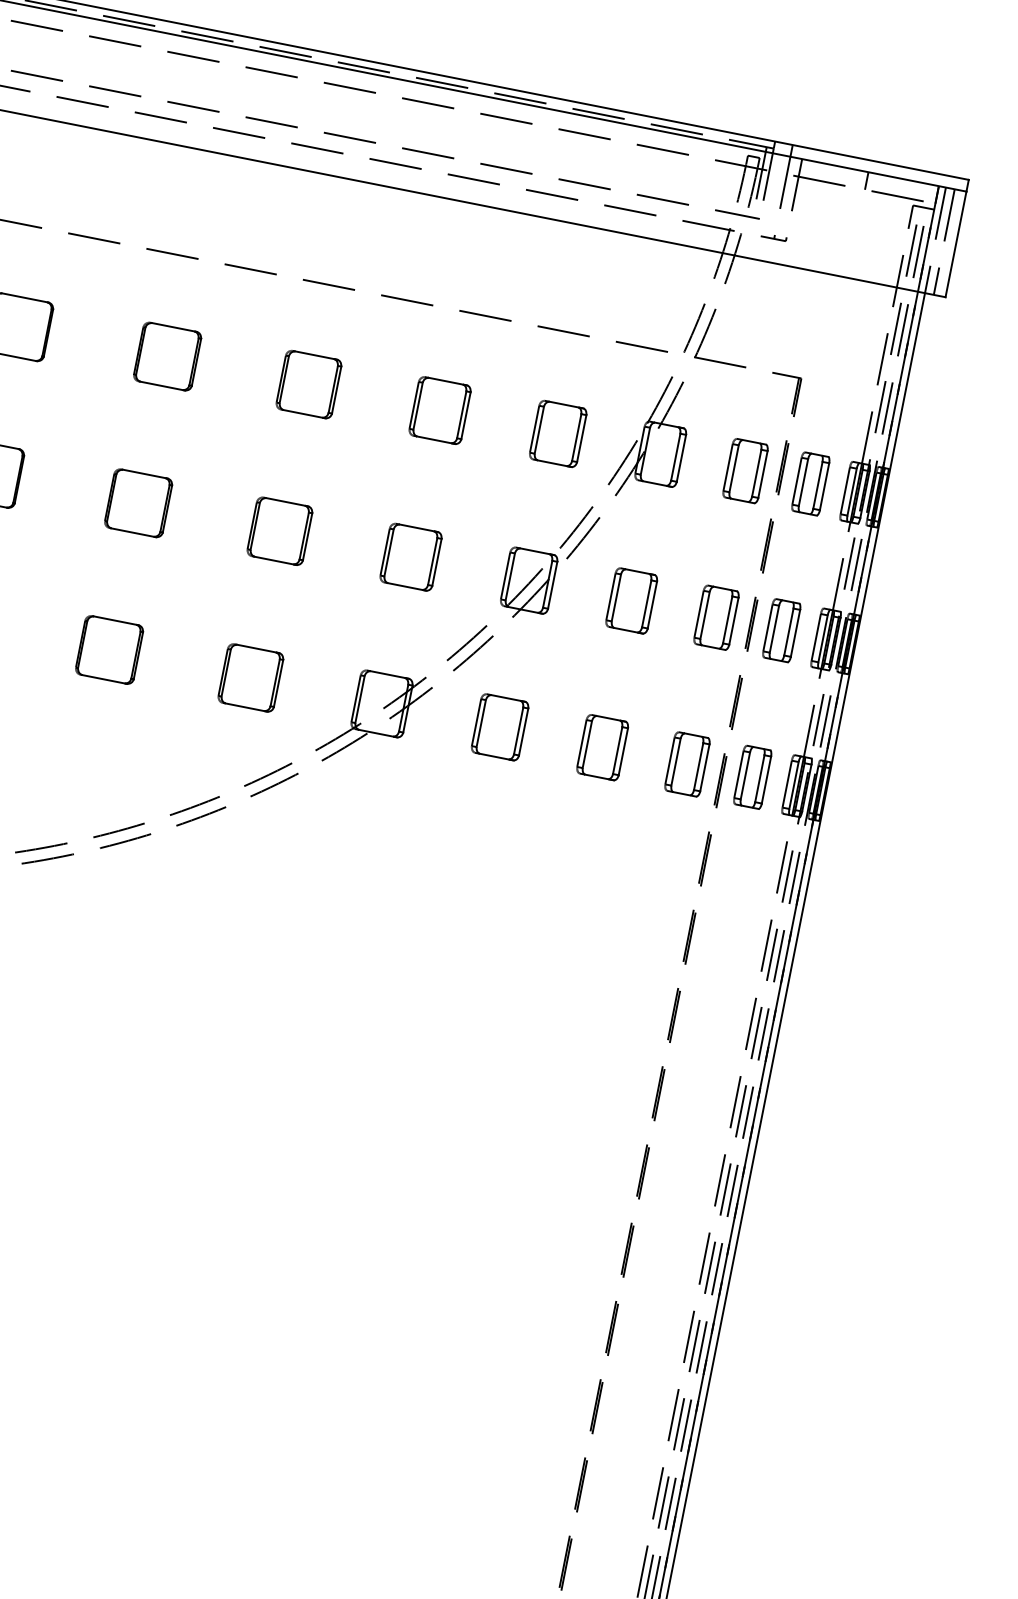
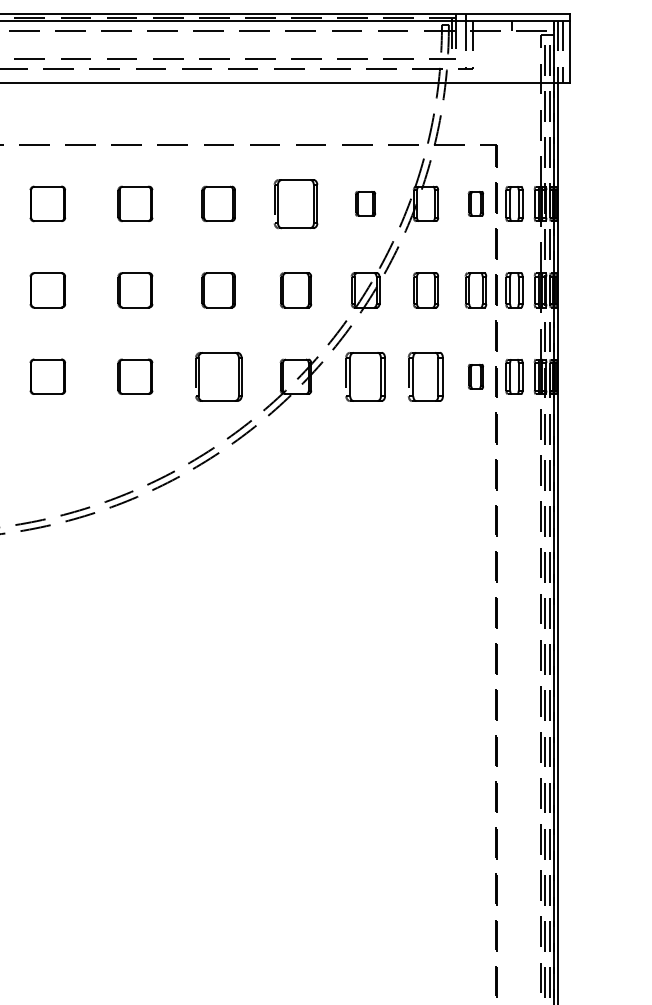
part: (439, 409) -> (295, 203), size x1.4
part: (558, 433) -> (365, 203), size x0.7
part: (744, 470) -> (475, 203), size x0.7
part: (250, 677) -> (218, 376), size x1.4
part: (500, 726) -> (365, 376), size x1.4
part: (603, 747) -> (426, 376), size x1.4
part: (686, 763) -> (475, 376), size x0.7

